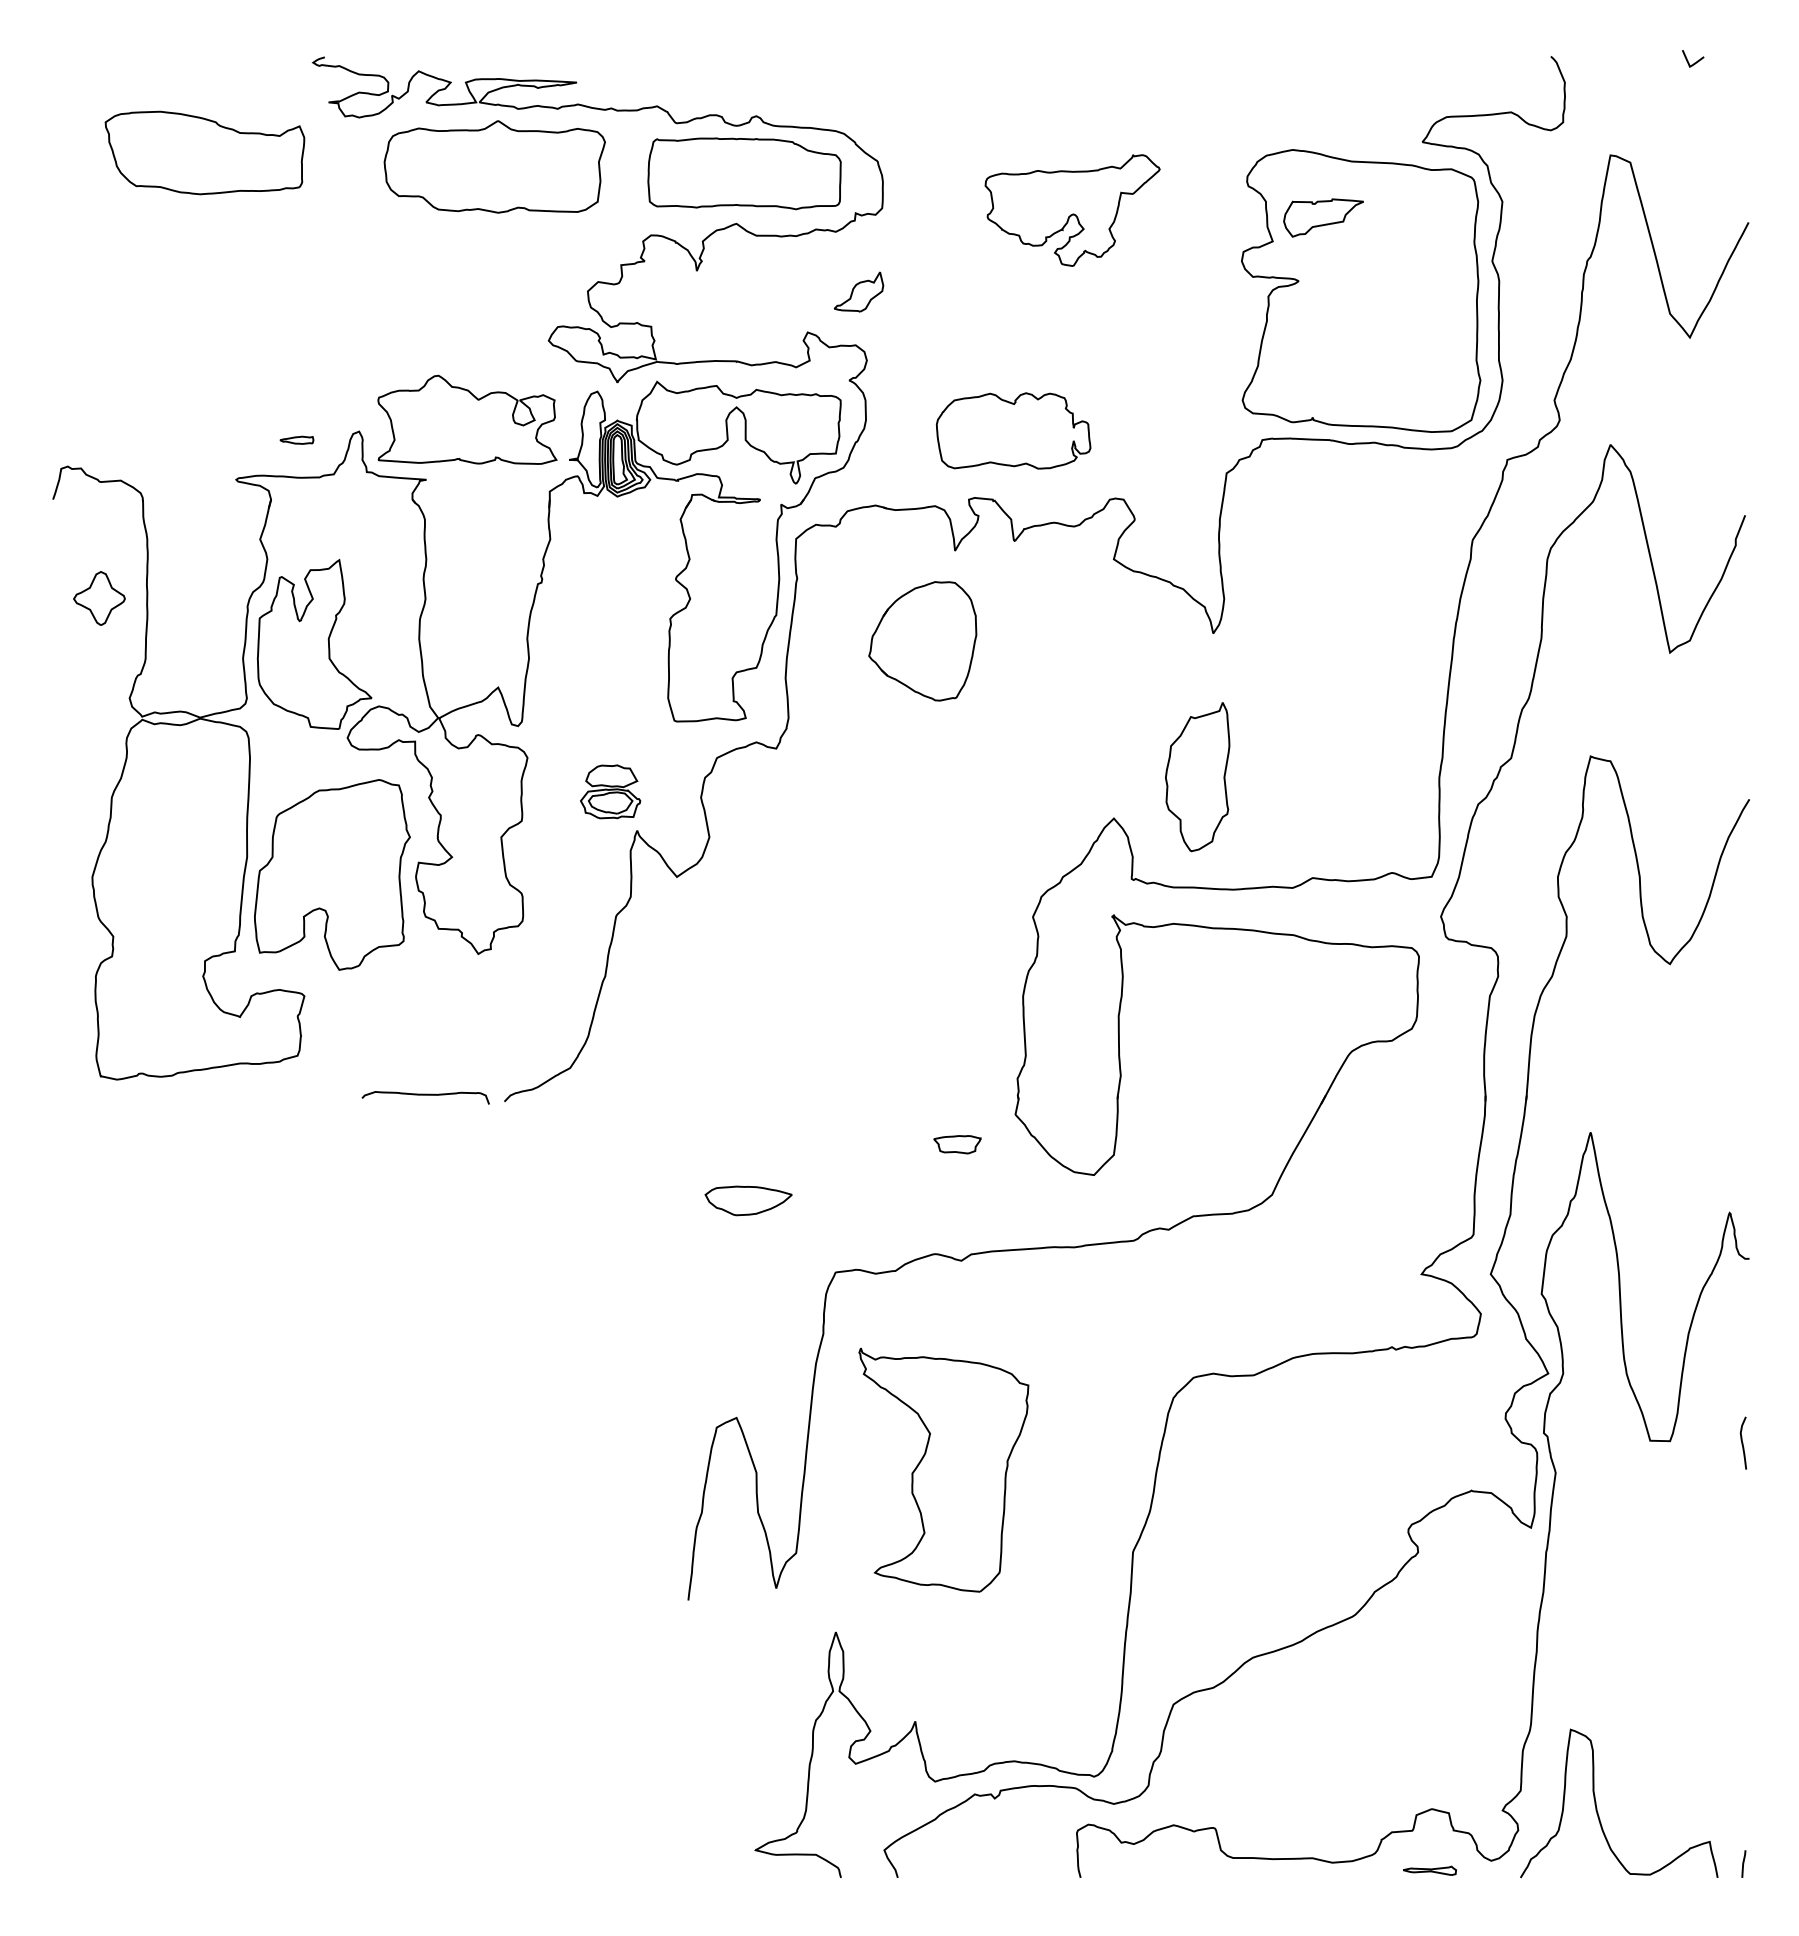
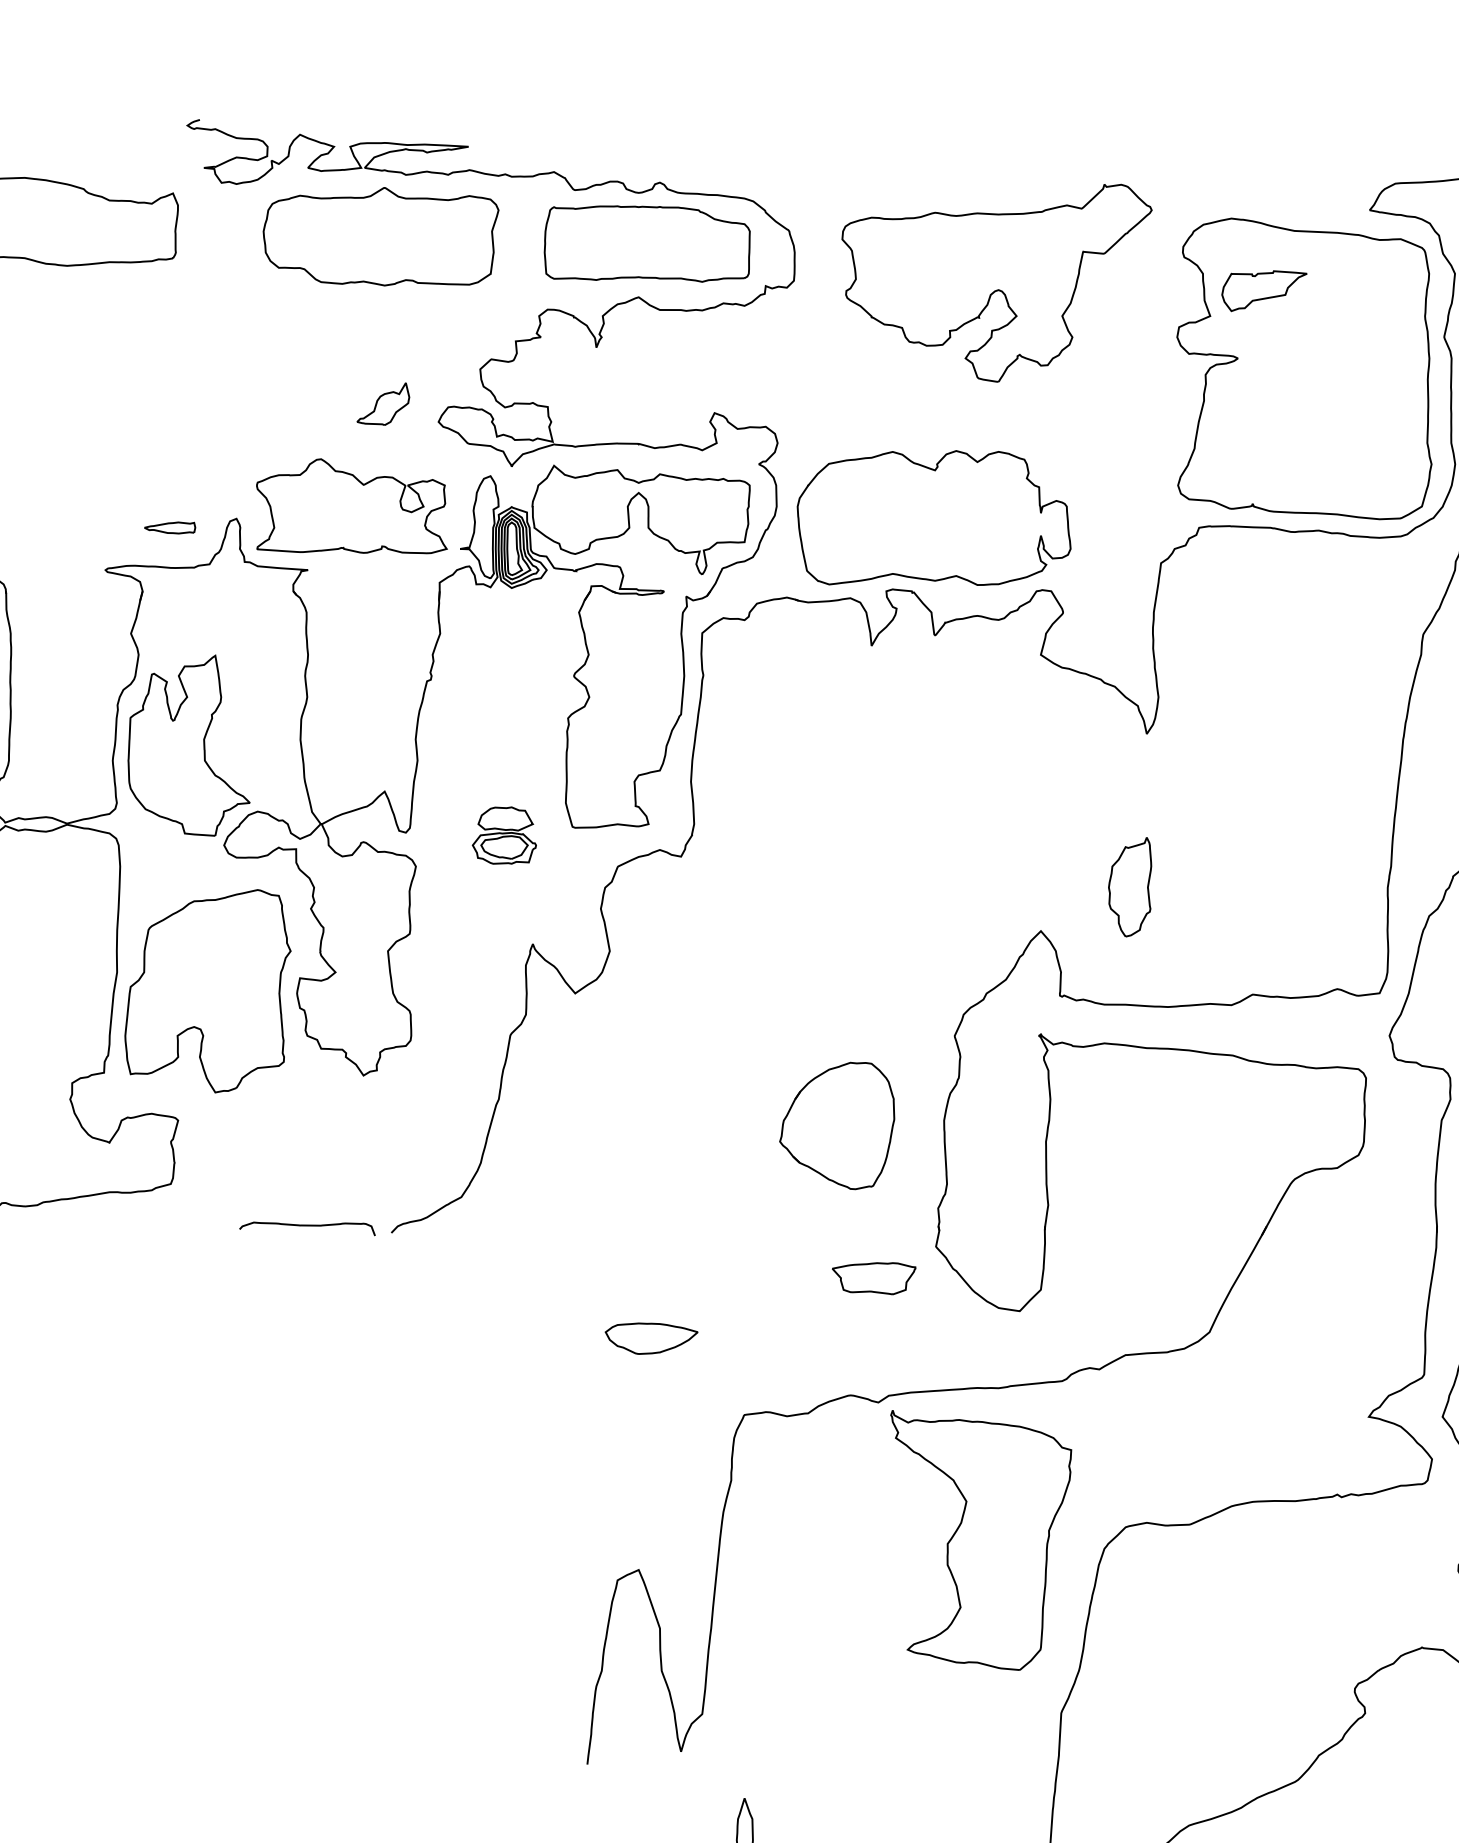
part: (1072, 210) -> (996, 283), size x1.67
part: (858, 291) -> (382, 403), moved
part: (1013, 430) -> (933, 517), size x1.67
part: (296, 440) -> (169, 528), size x1.43
part: (922, 641) -> (836, 1126), moved
part: (1197, 777) -> (1130, 887), size x0.62
part: (610, 791) -> (504, 835), moved
part: (957, 1144) -> (874, 1278), size x1.67
part: (943, 1469) -> (980, 1539), moved

